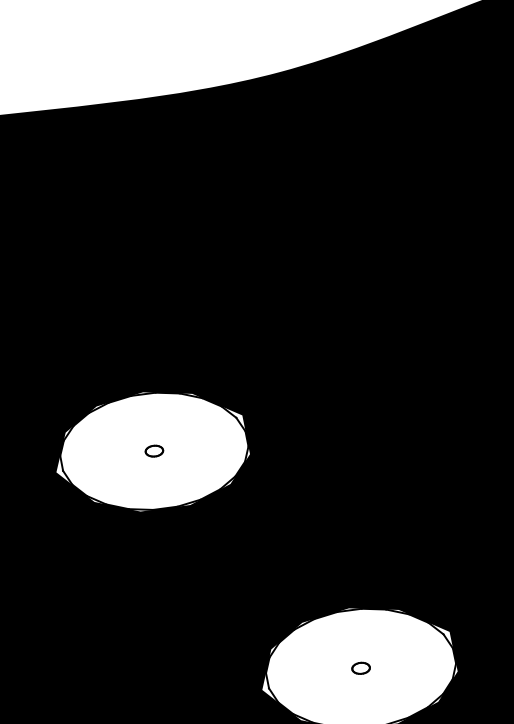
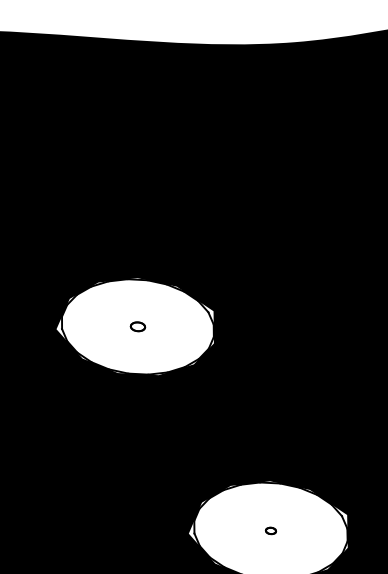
part: (360, 667) -> (270, 530), size x0.7

